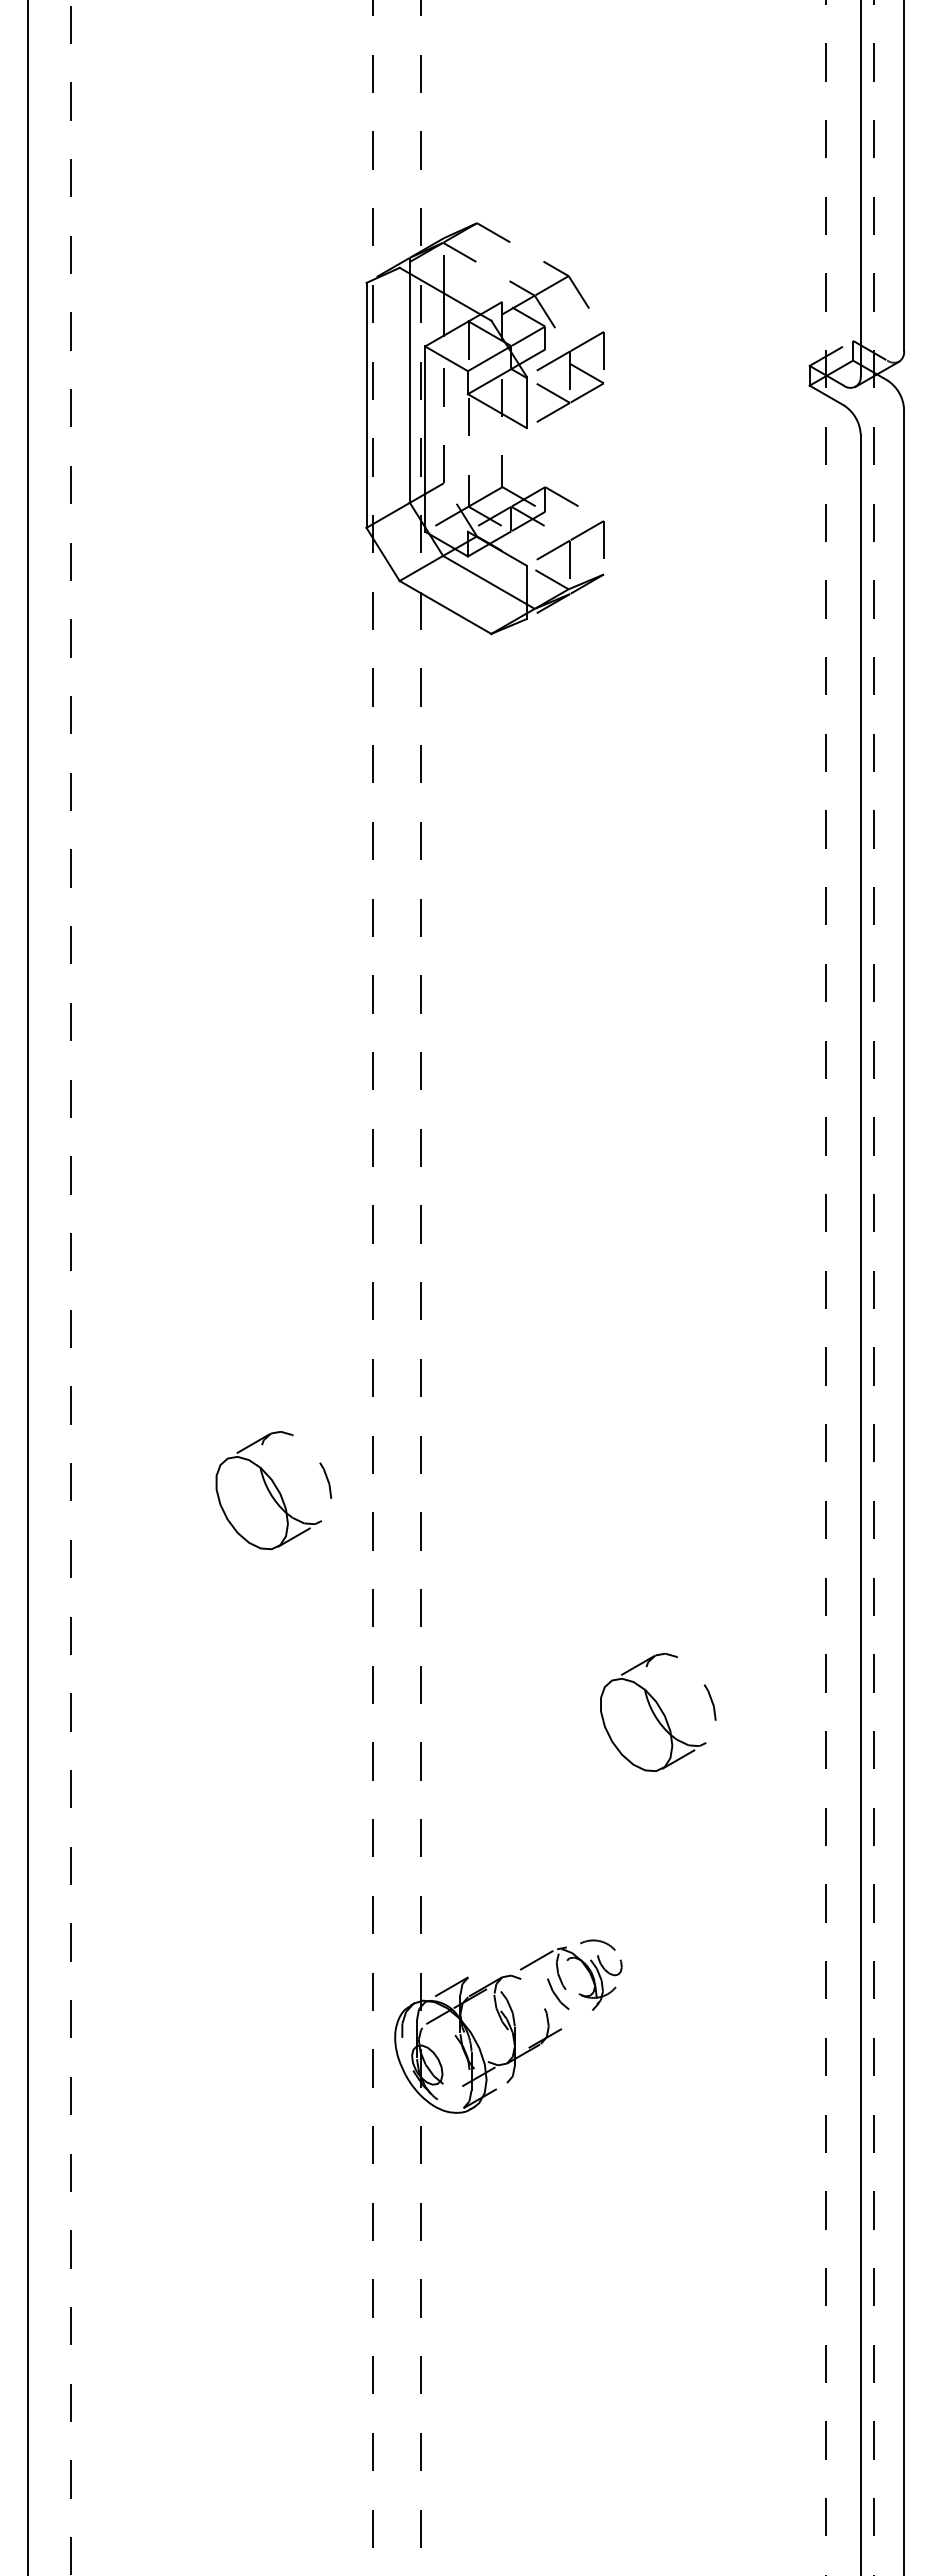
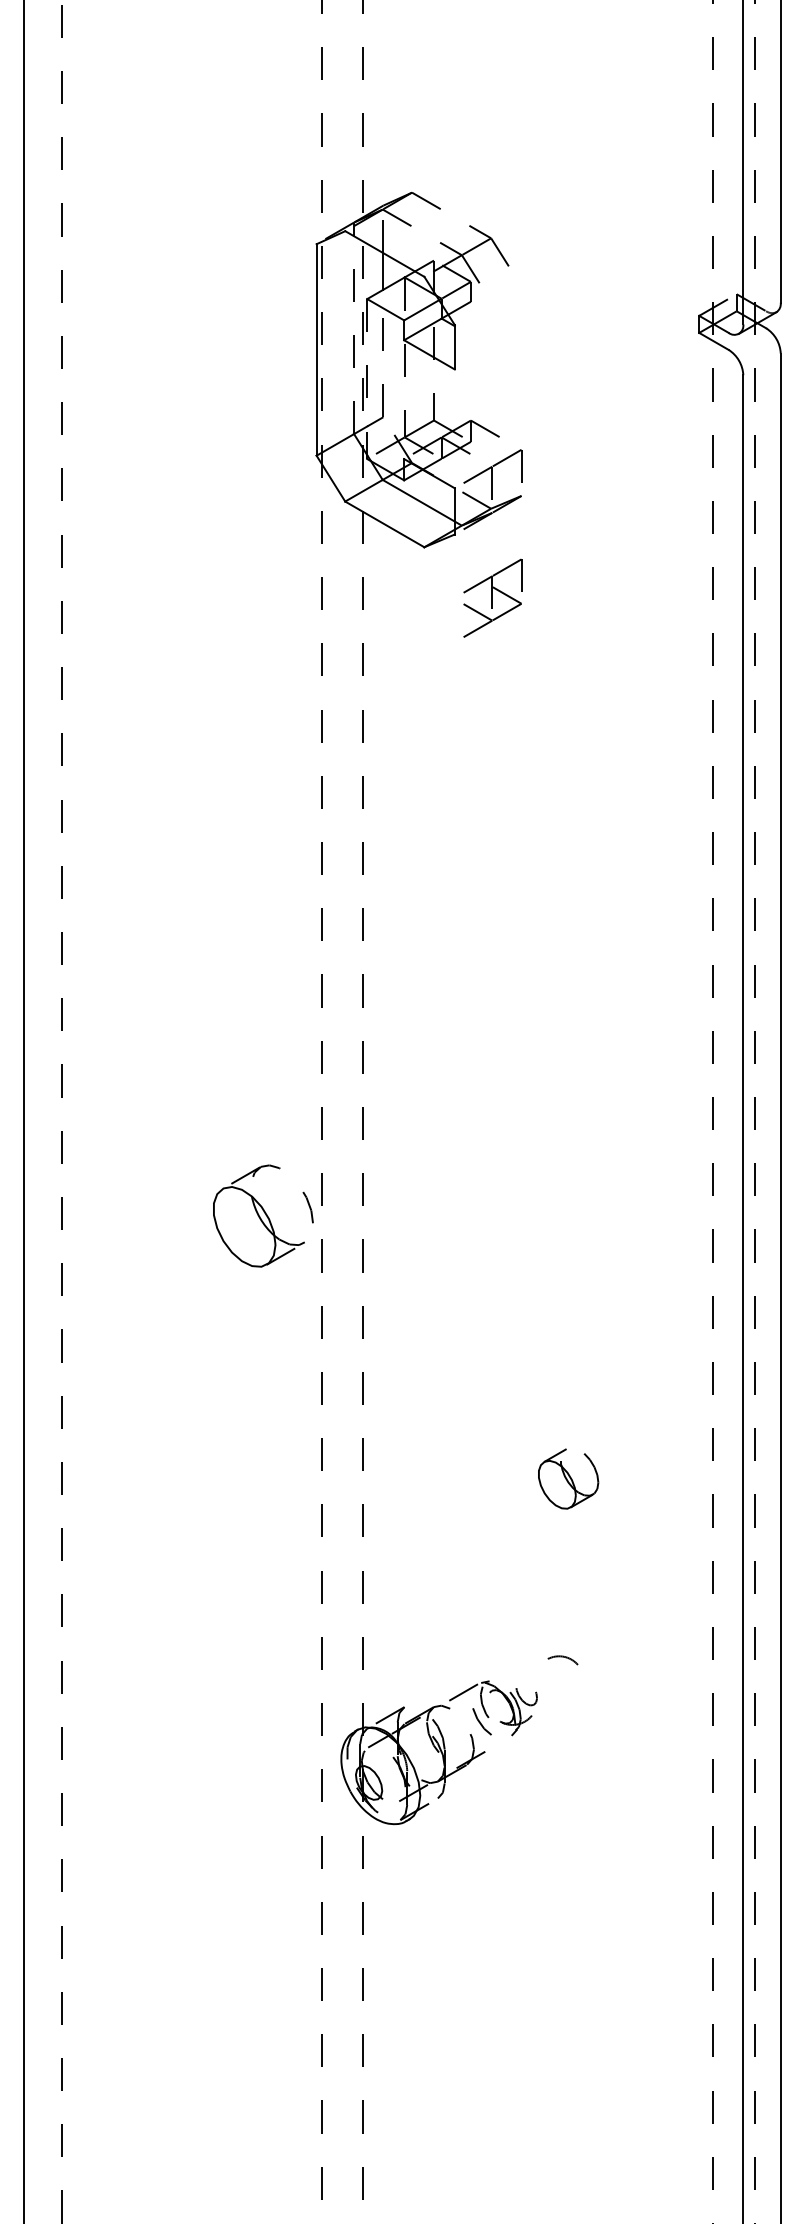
part: (570, 376) -> (492, 597), moved
line: (409, 388) -> (353, 335), solid -> dashed
line: (425, 439) -> (367, 379), solid -> dashed
part: (273, 1490) -> (263, 1216), moved
part: (658, 1711) -> (568, 1477), size x0.6
arc: (597, 1941) -> (562, 1657), moved

